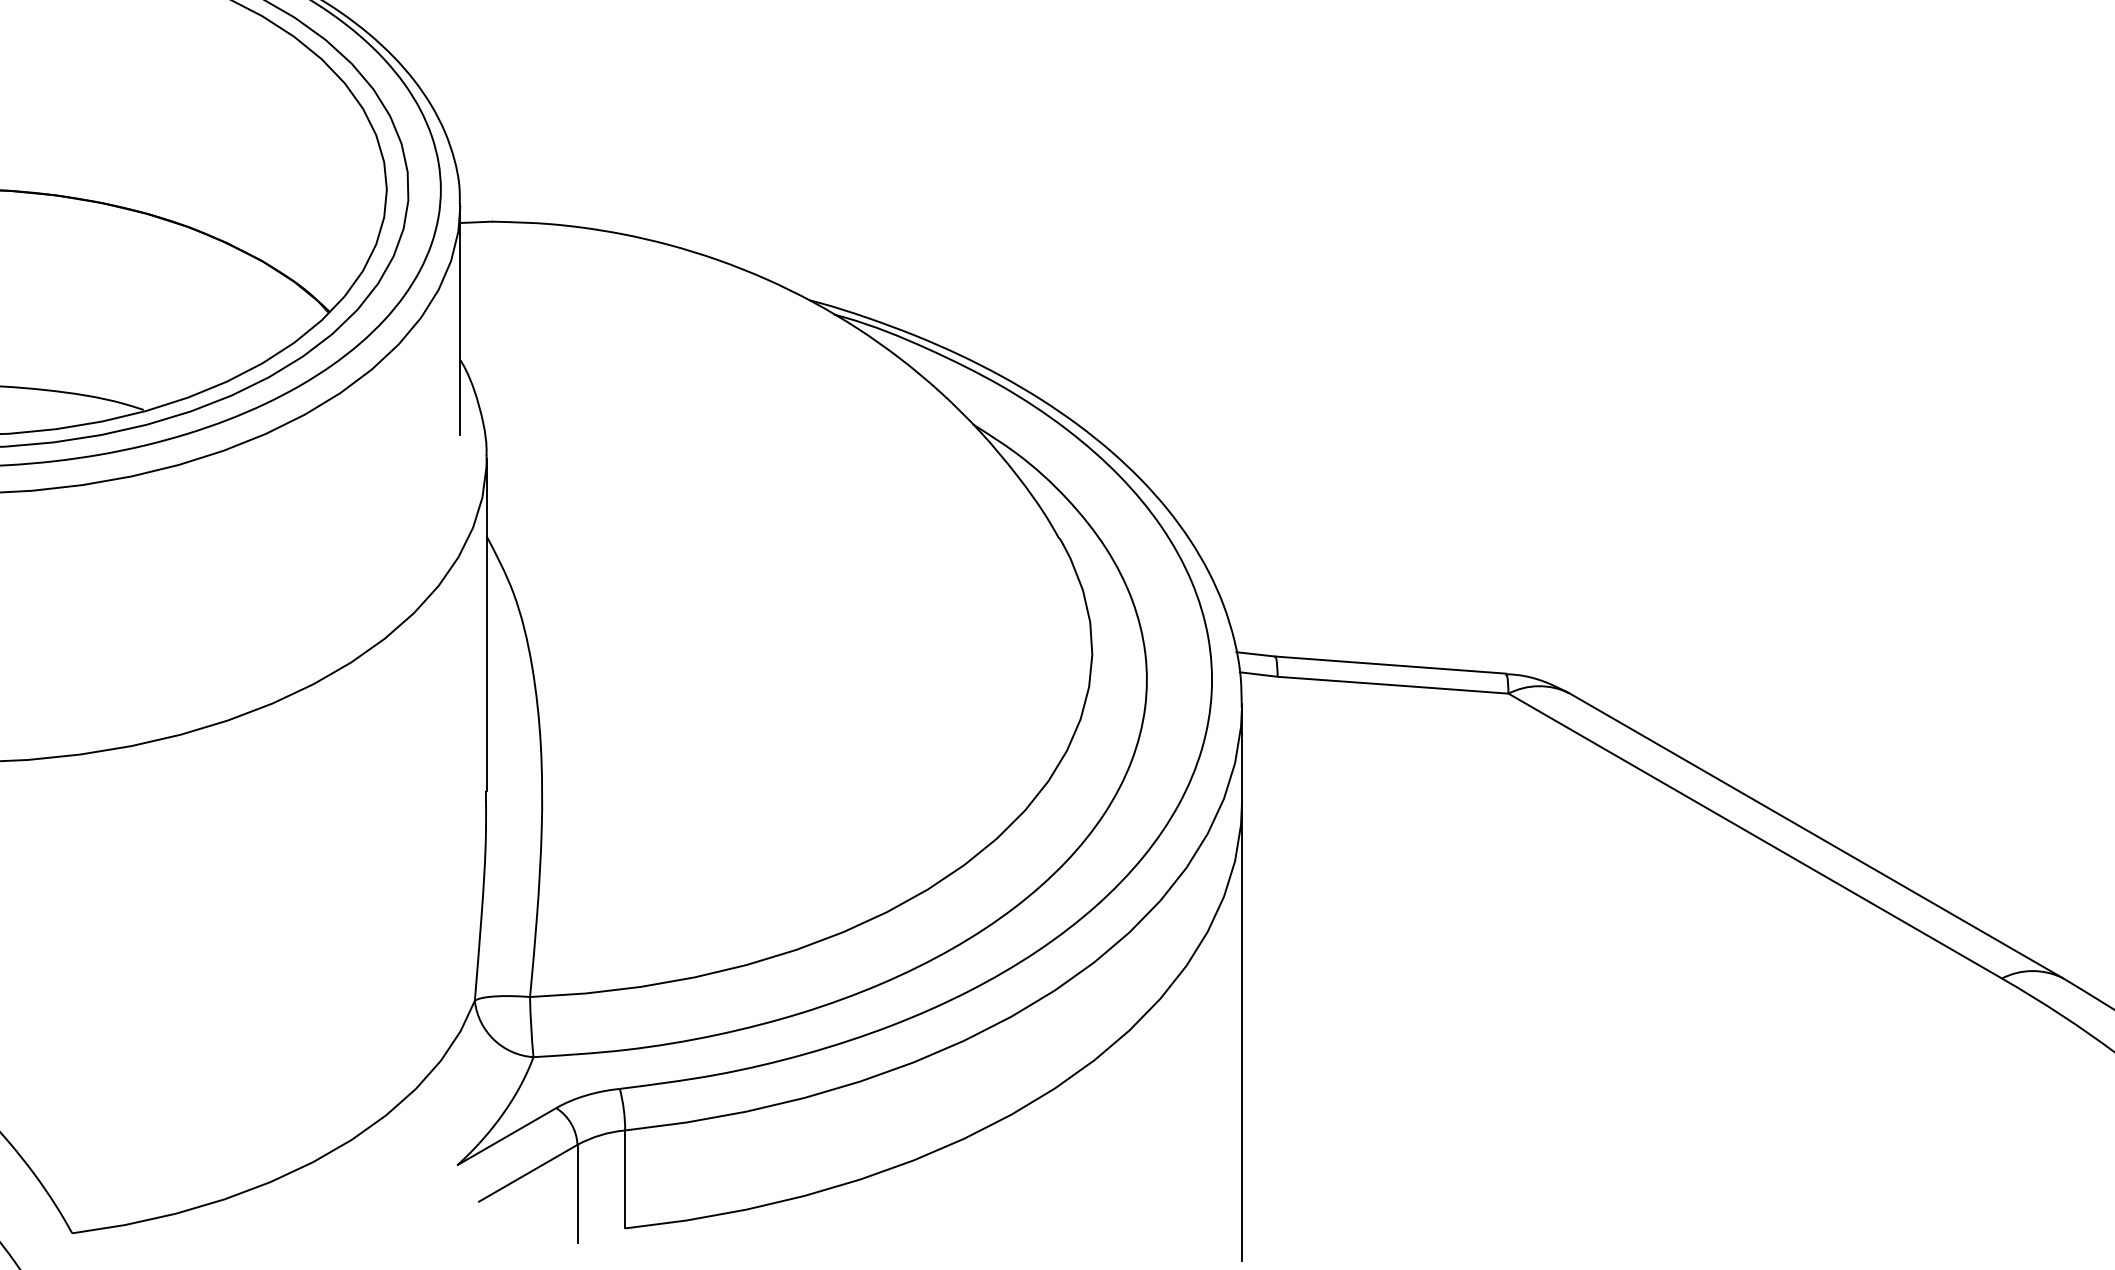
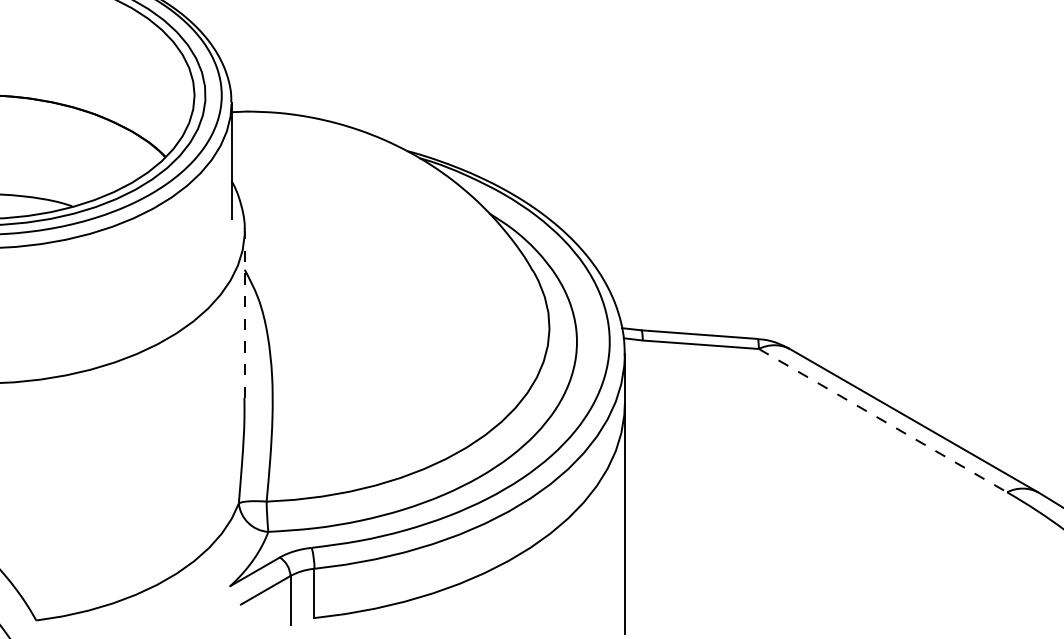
line: (486, 623) -> (244, 313), solid -> dashed
line: (1756, 835) -> (883, 420), solid -> dashed

